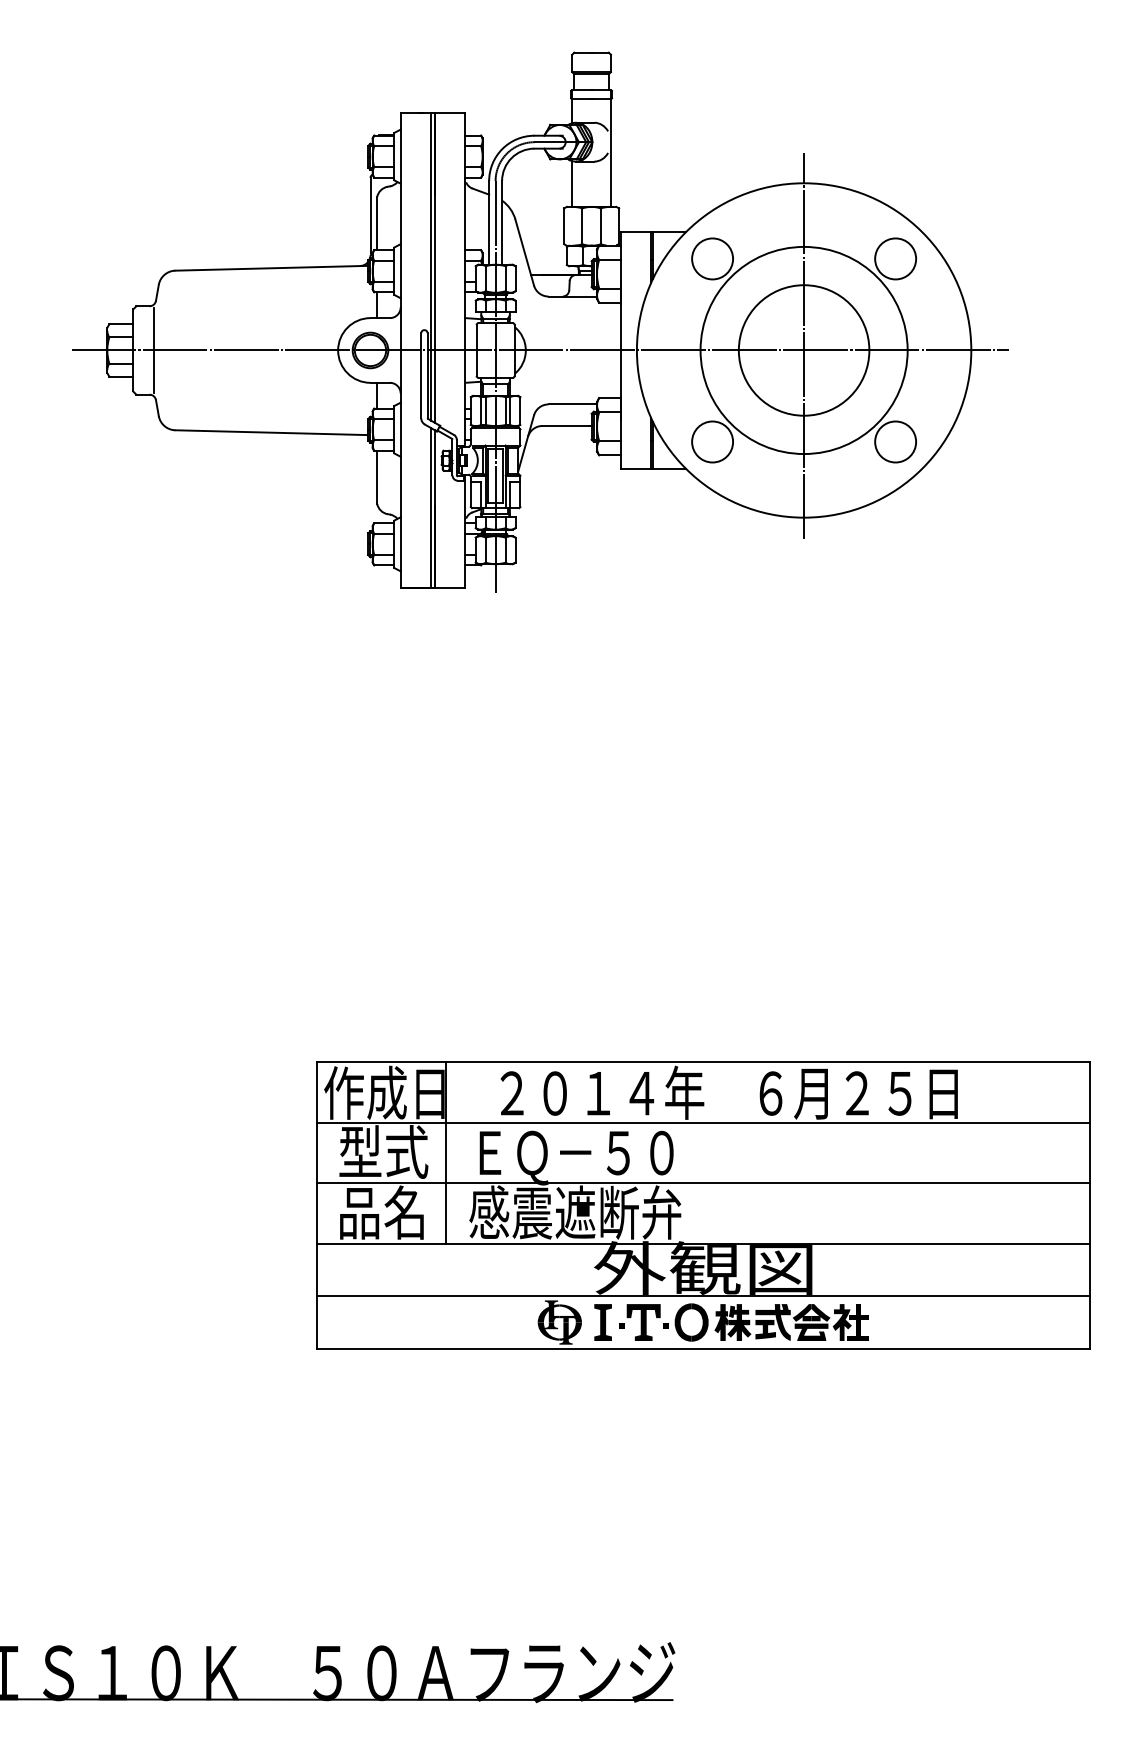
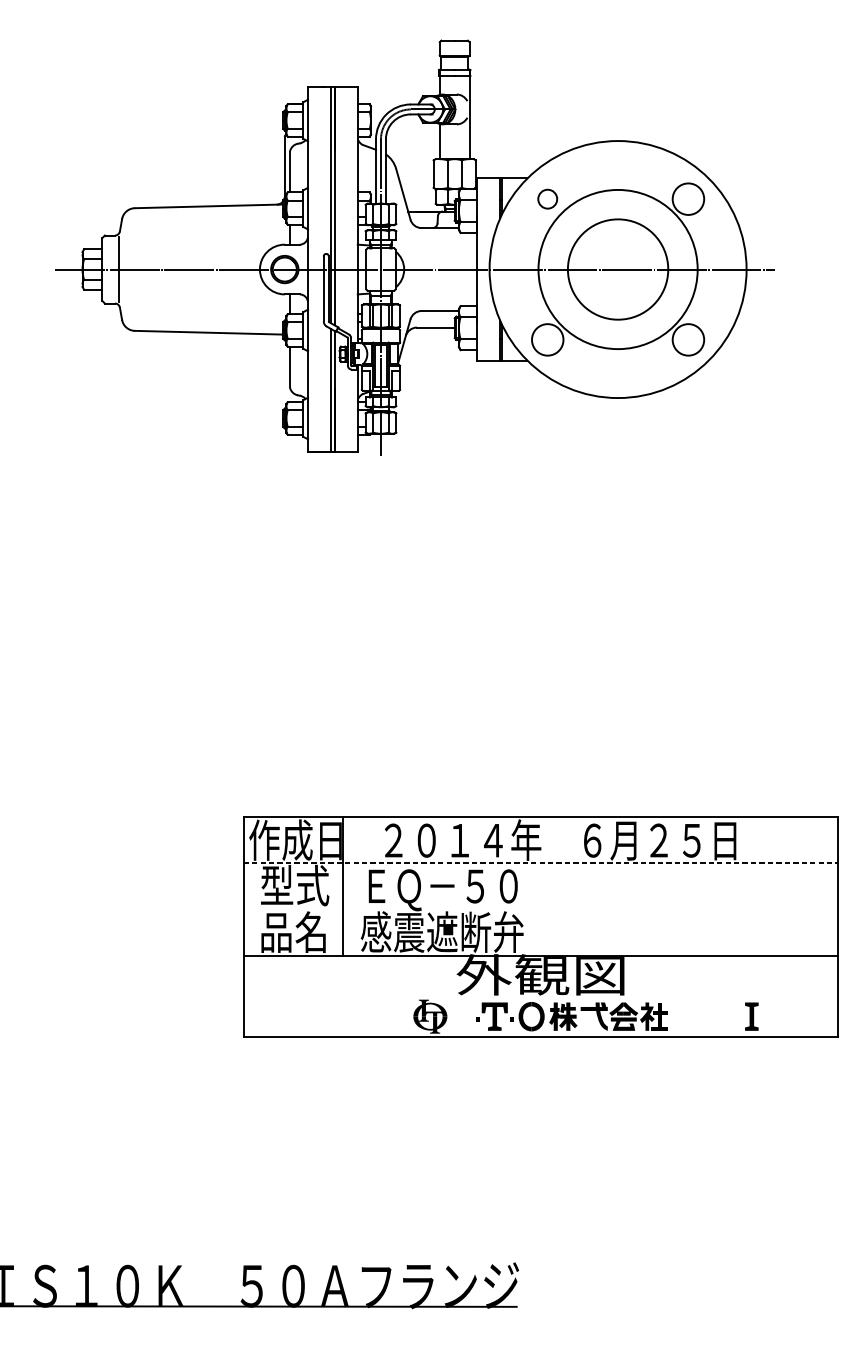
circle: (712, 258) -> (547, 198), size x0.6
line: (804, 346) -> (618, 266), removed
line: (703, 1122) -> (540, 862), solid -> dashed
line: (703, 1183) -> (540, 909), removed
line: (703, 1296) -> (540, 996), removed
part: (602, 1322) -> (751, 1016), moved
fill: (765, 1329) -> (588, 1022), removed

